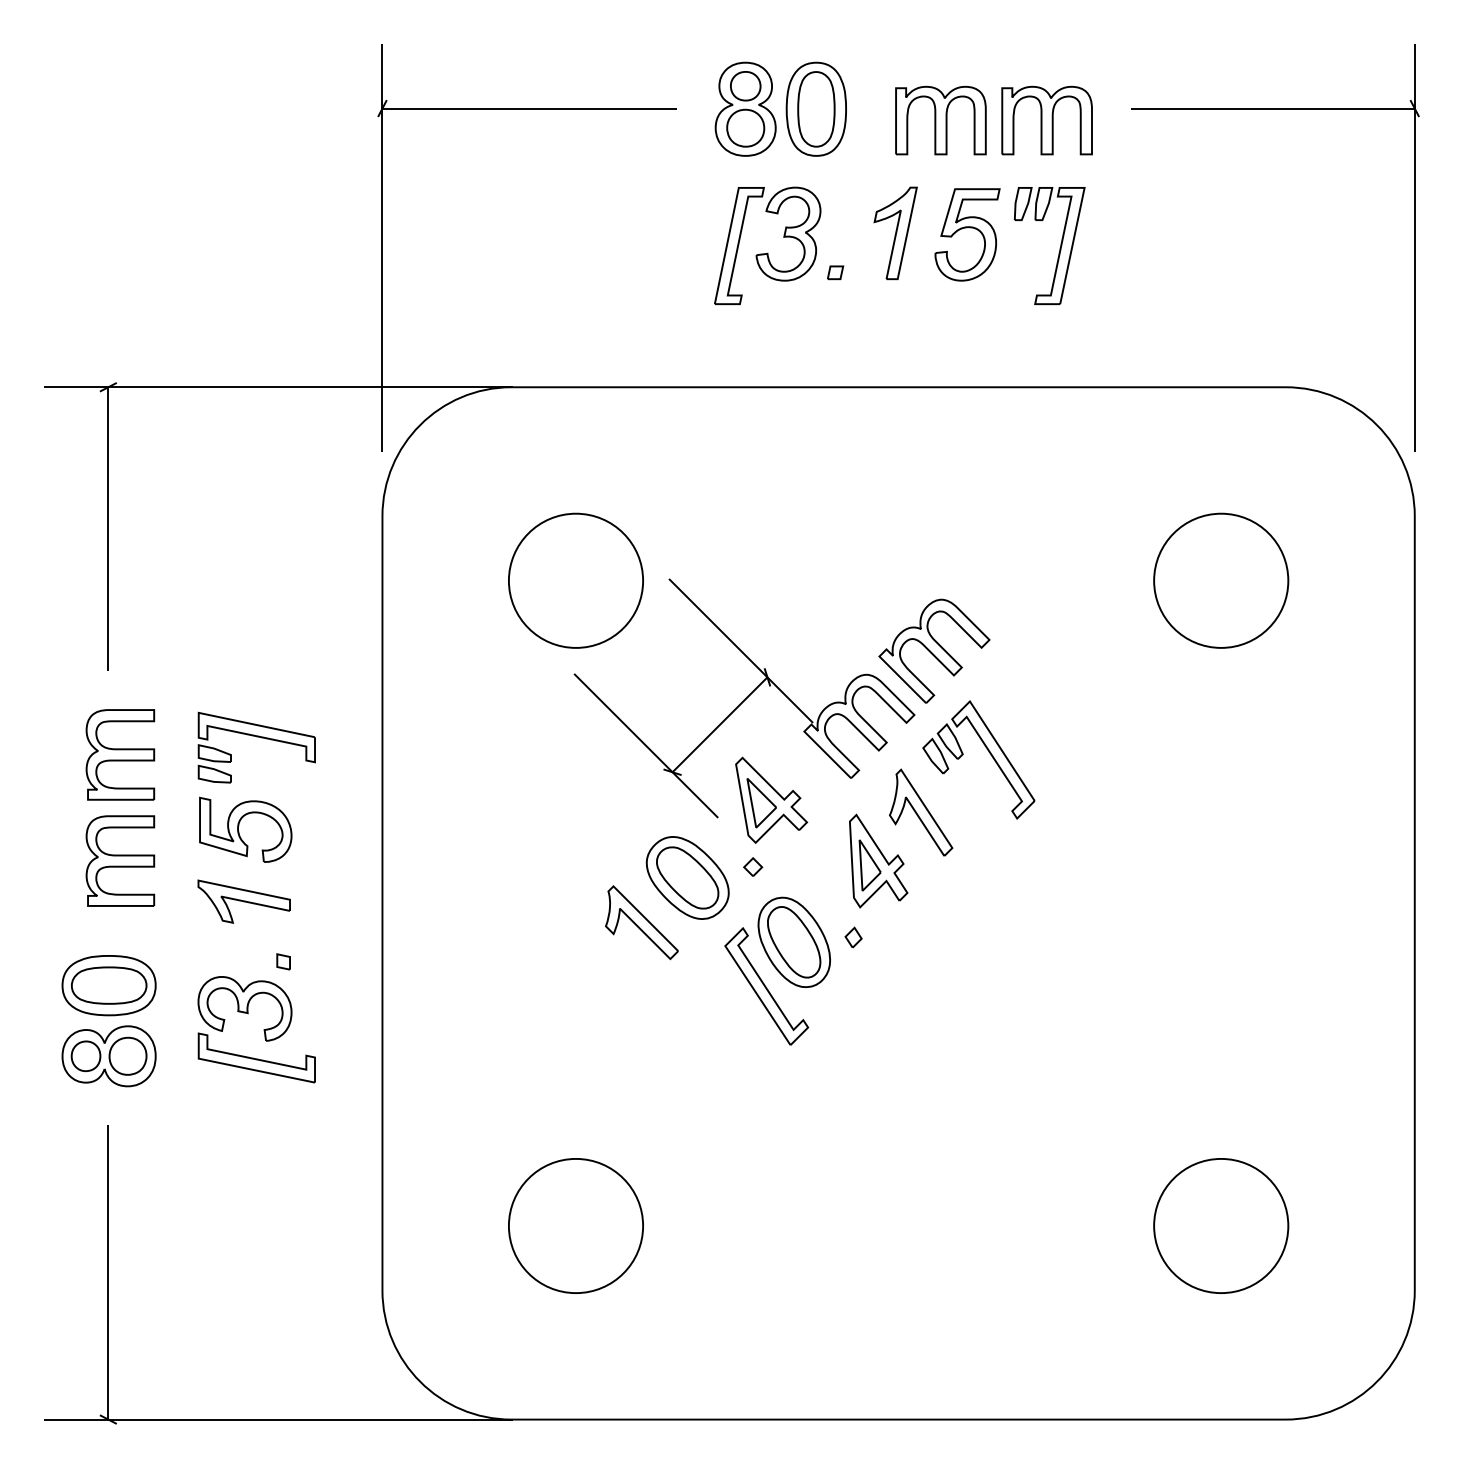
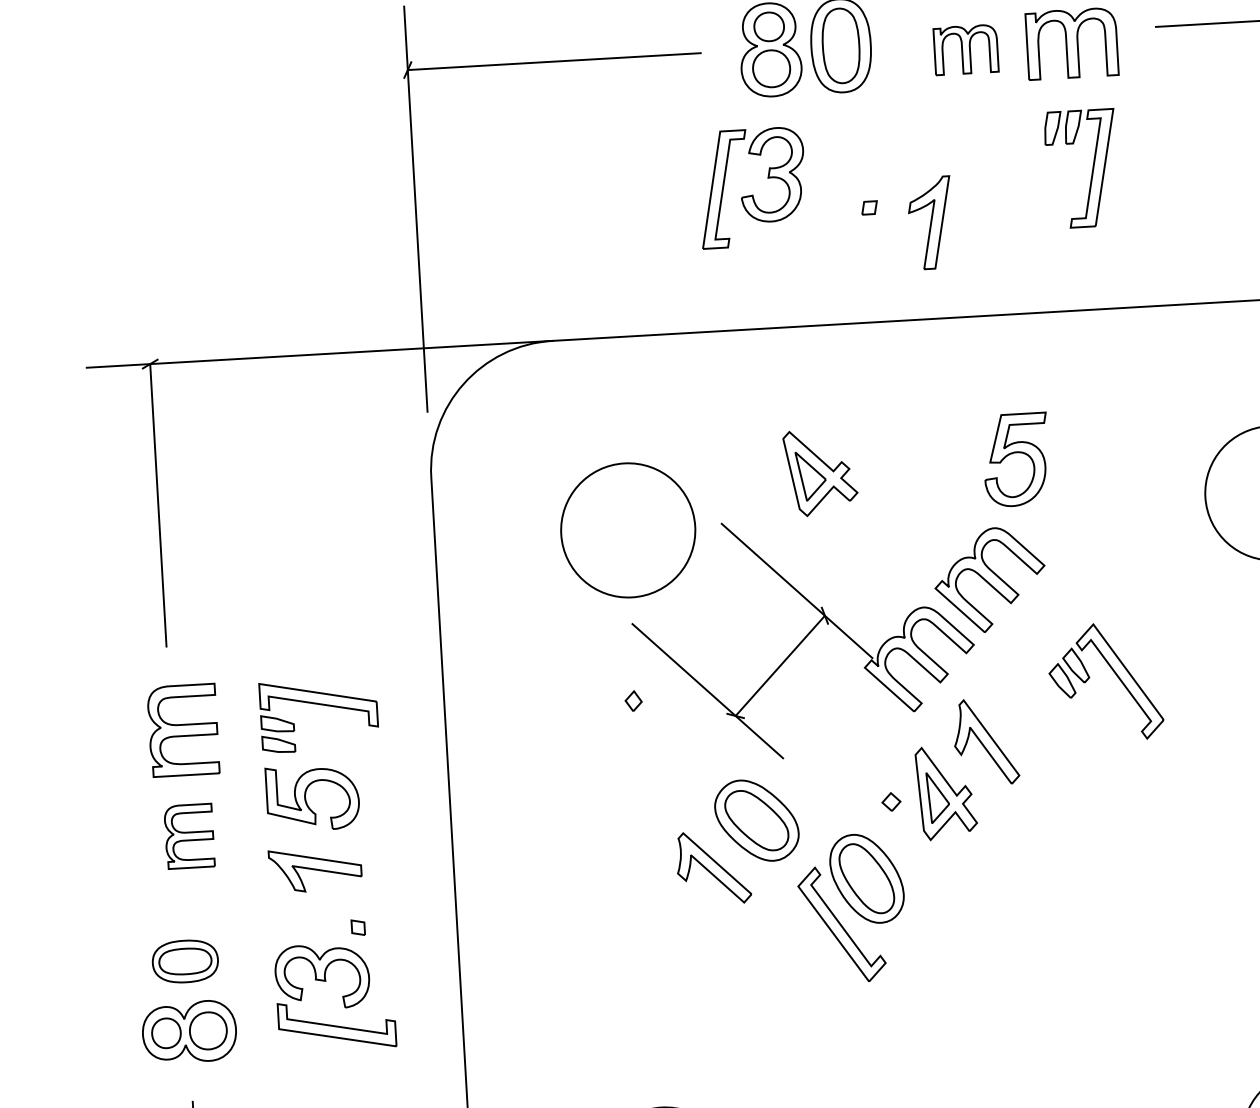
part: (940, 120) -> (965, 49), size x0.7
part: (895, 233) -> (930, 223), moved
part: (967, 234) -> (1016, 459), moved
part: (767, 252) -> (752, 194), moved
part: (988, 752) -> (1114, 674), moved
part: (771, 799) -> (820, 471), moved
part: (120, 860) -> (189, 835), size x0.7
part: (753, 866) -> (891, 801), moved
part: (853, 937) -> (633, 701), moved
part: (108, 985) -> (184, 961), size x0.7

